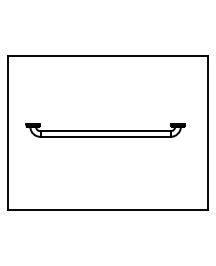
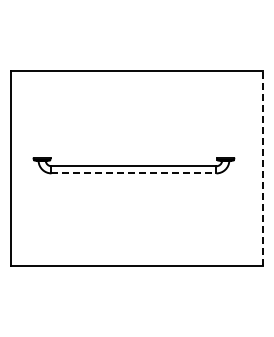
line: (207, 133) -> (263, 168), solid -> dashed
line: (106, 136) -> (134, 173), solid -> dashed

